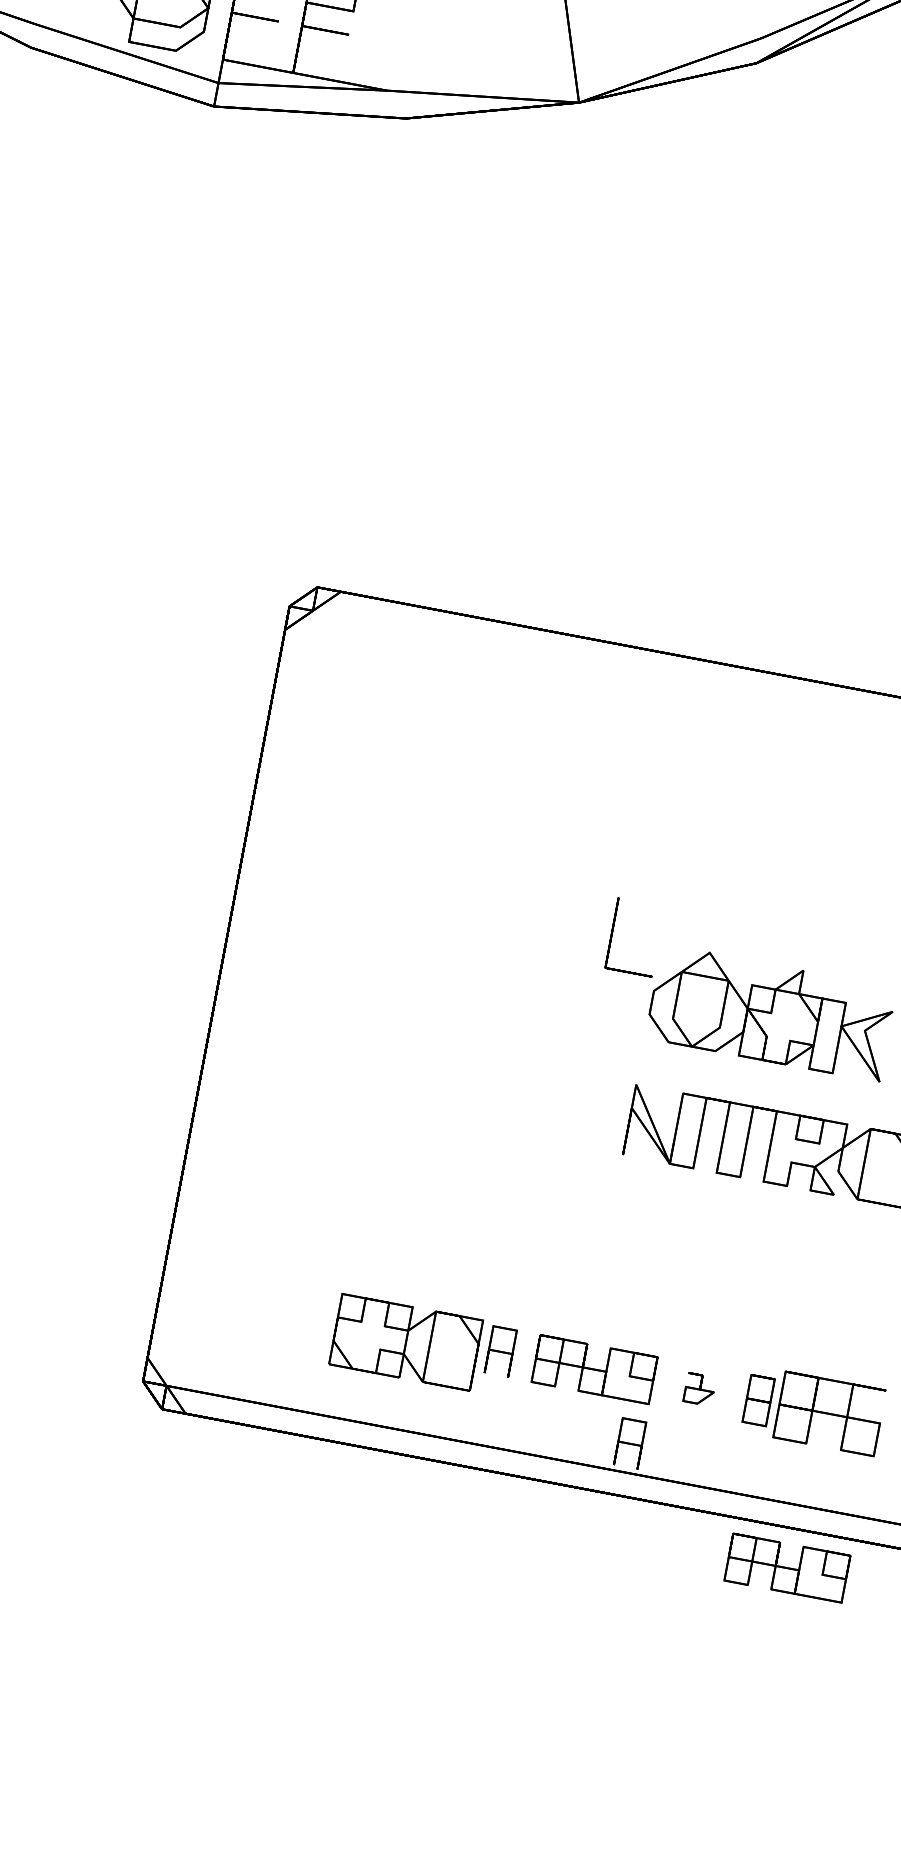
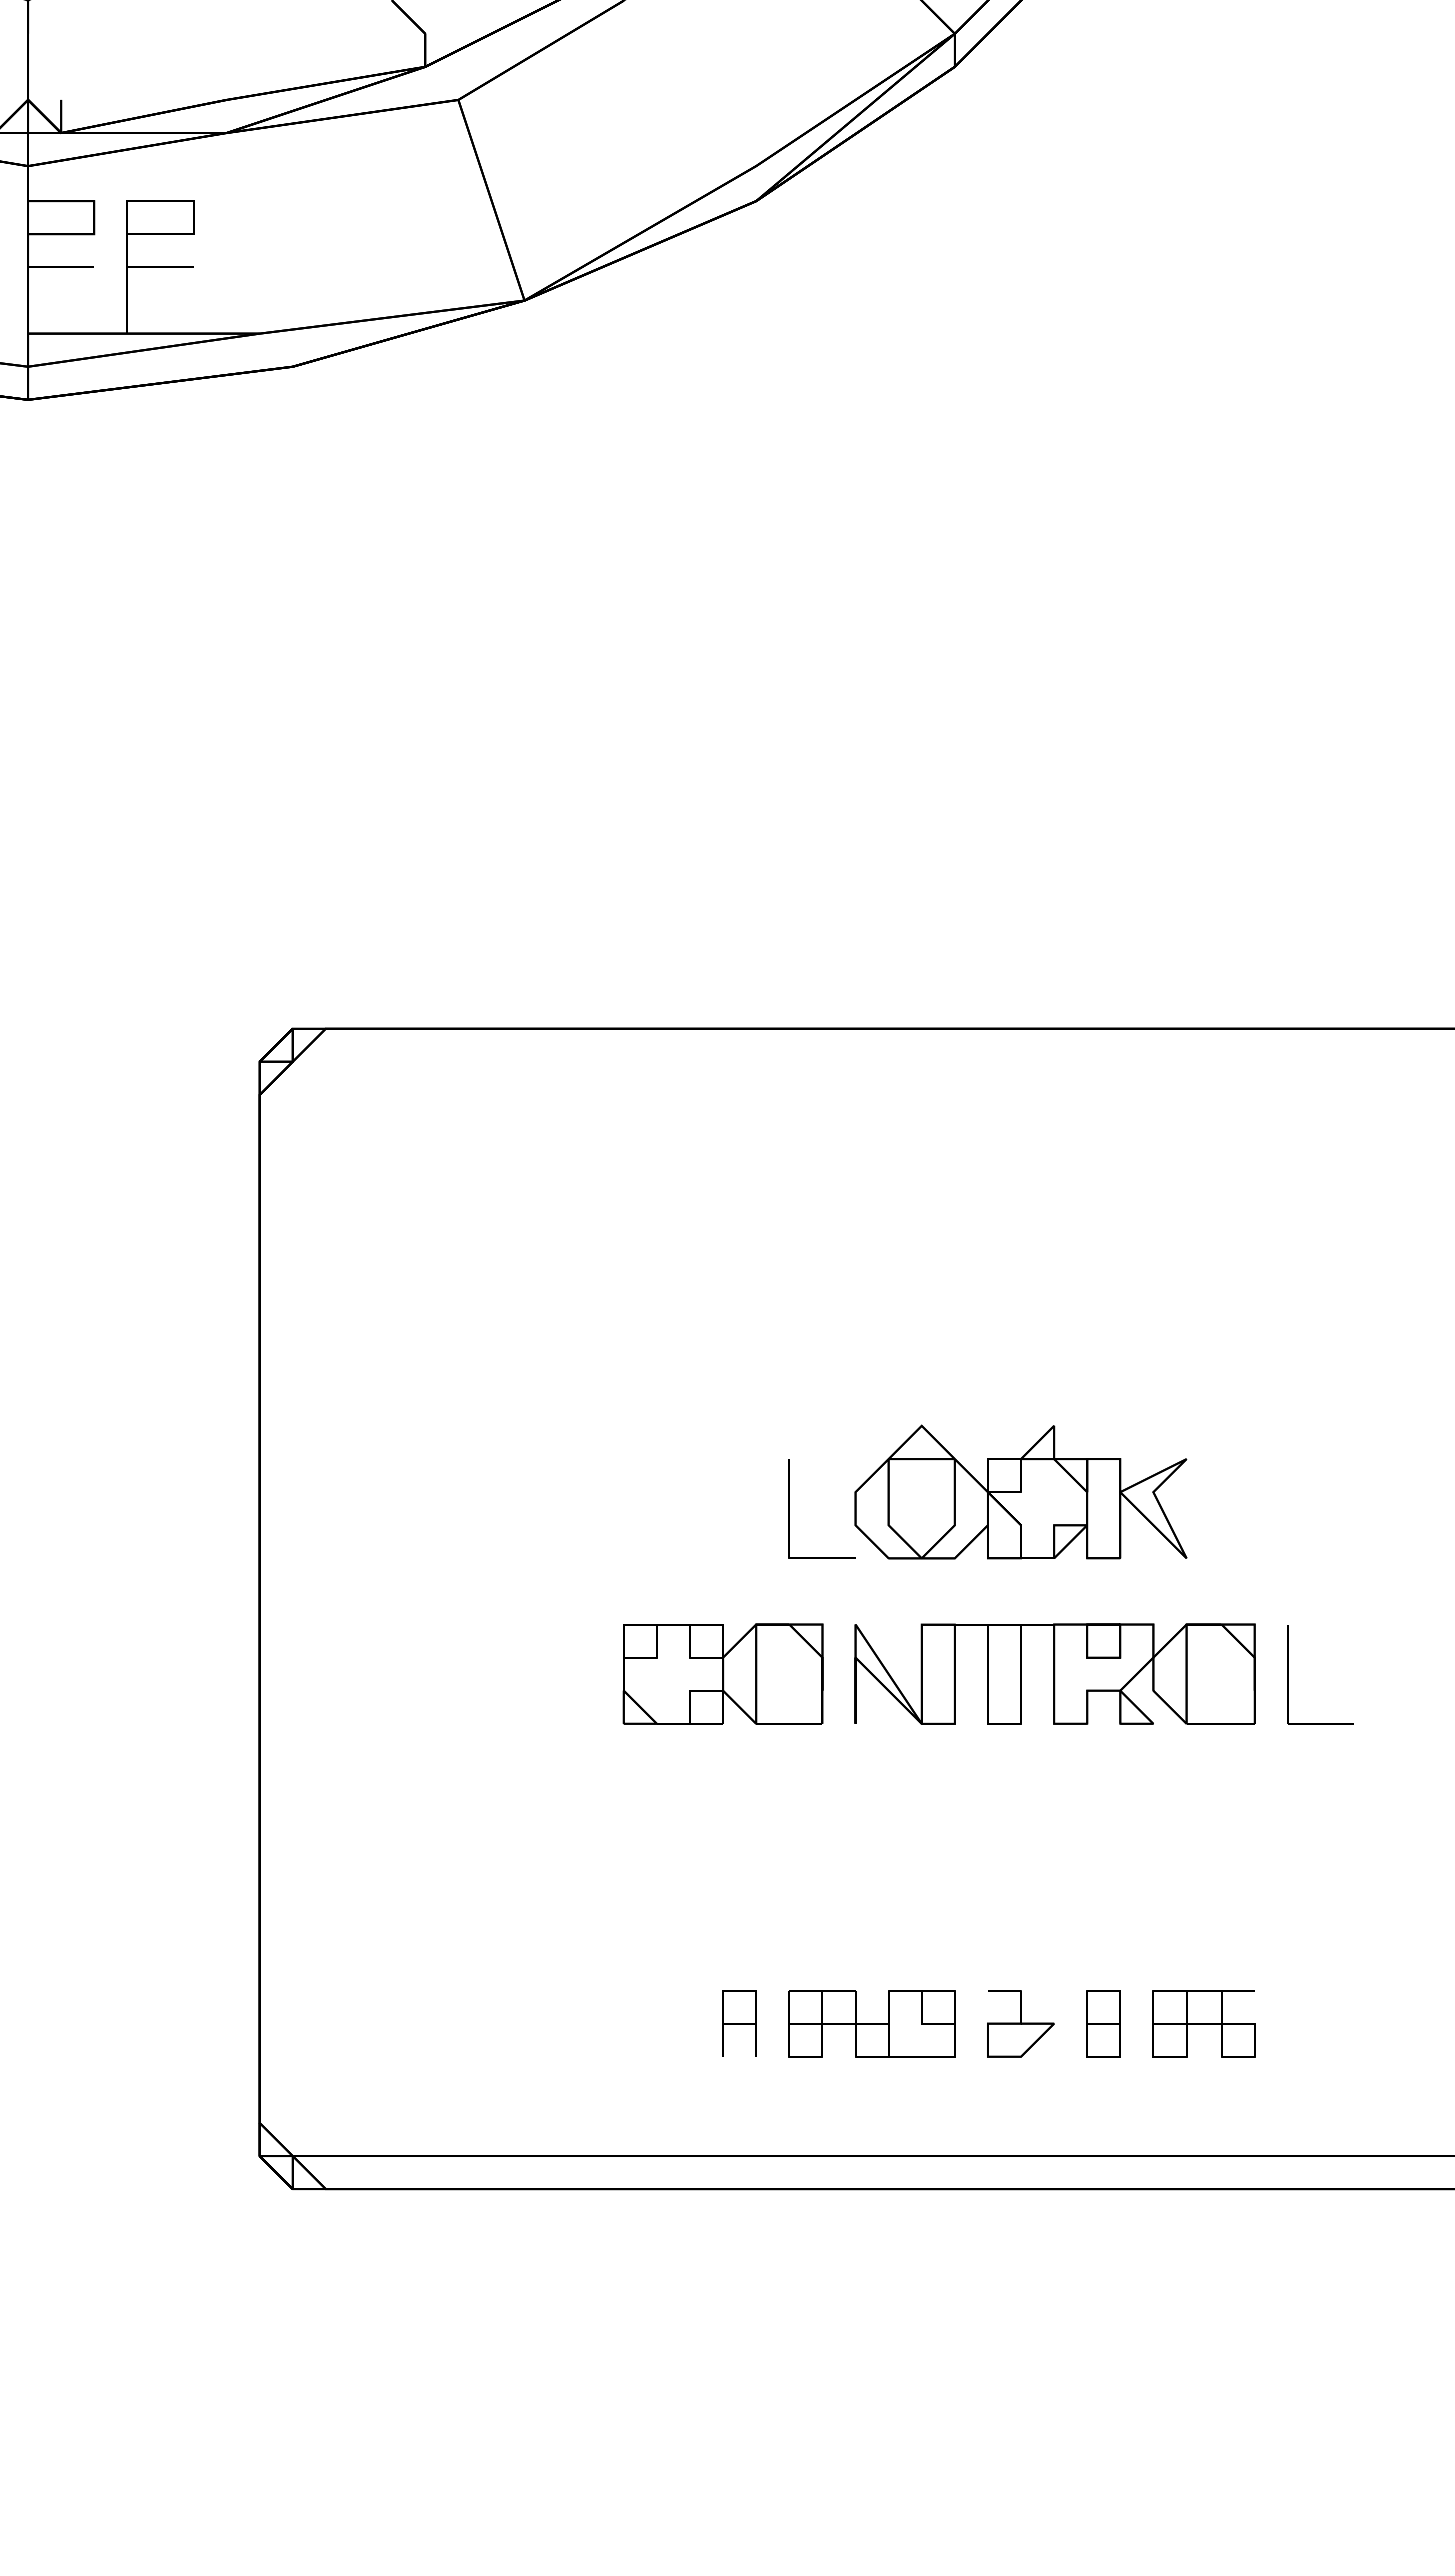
part: (612, 932) -> (789, 1508), moved
part: (405, 1341) -> (722, 1673), moved
part: (699, 1389) -> (1020, 2023), size x1.67
part: (829, 1413) -> (1203, 2023), size x0.71
part: (630, 1443) -> (939, 2115), removed
part: (787, 1567) -> (1185, 2244), removed

